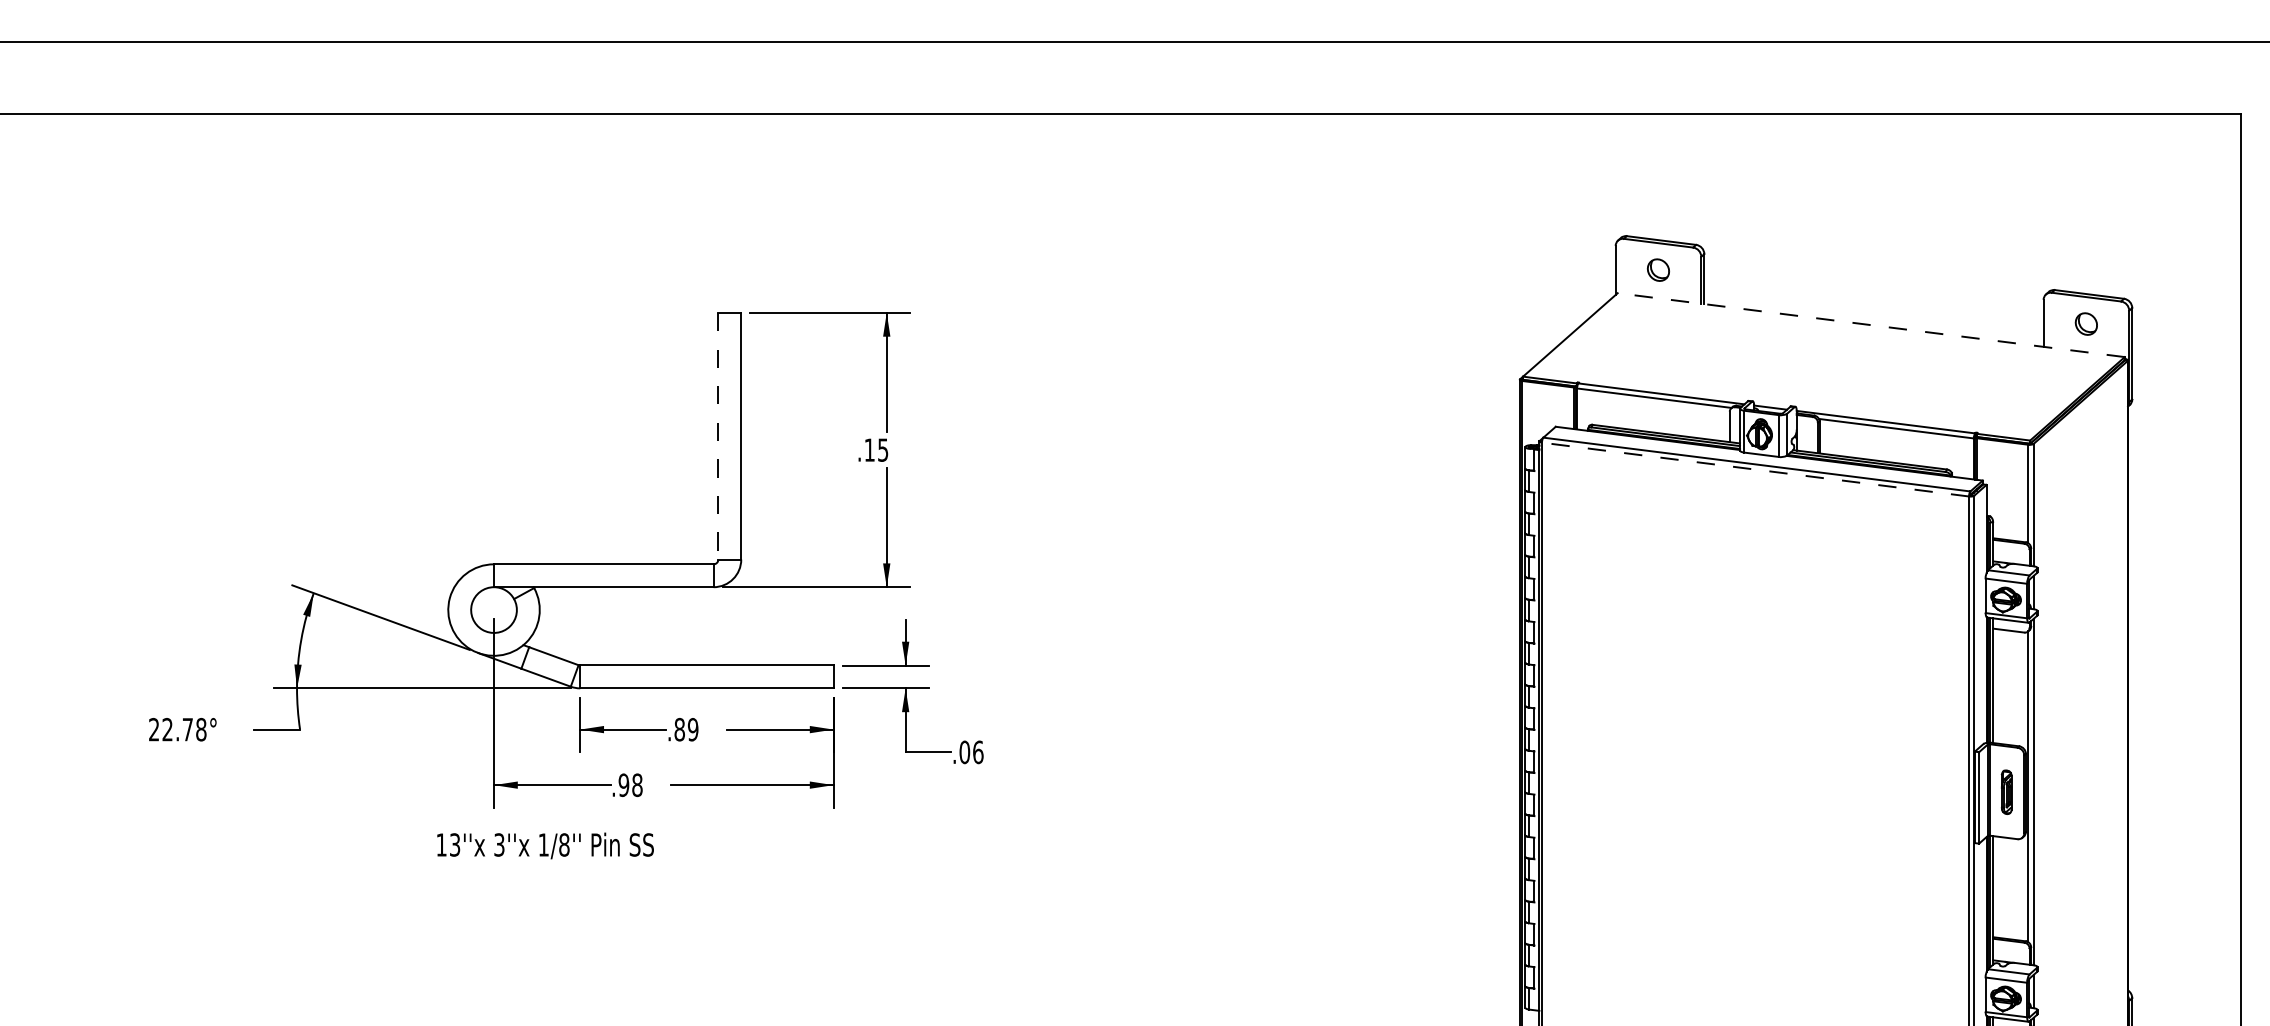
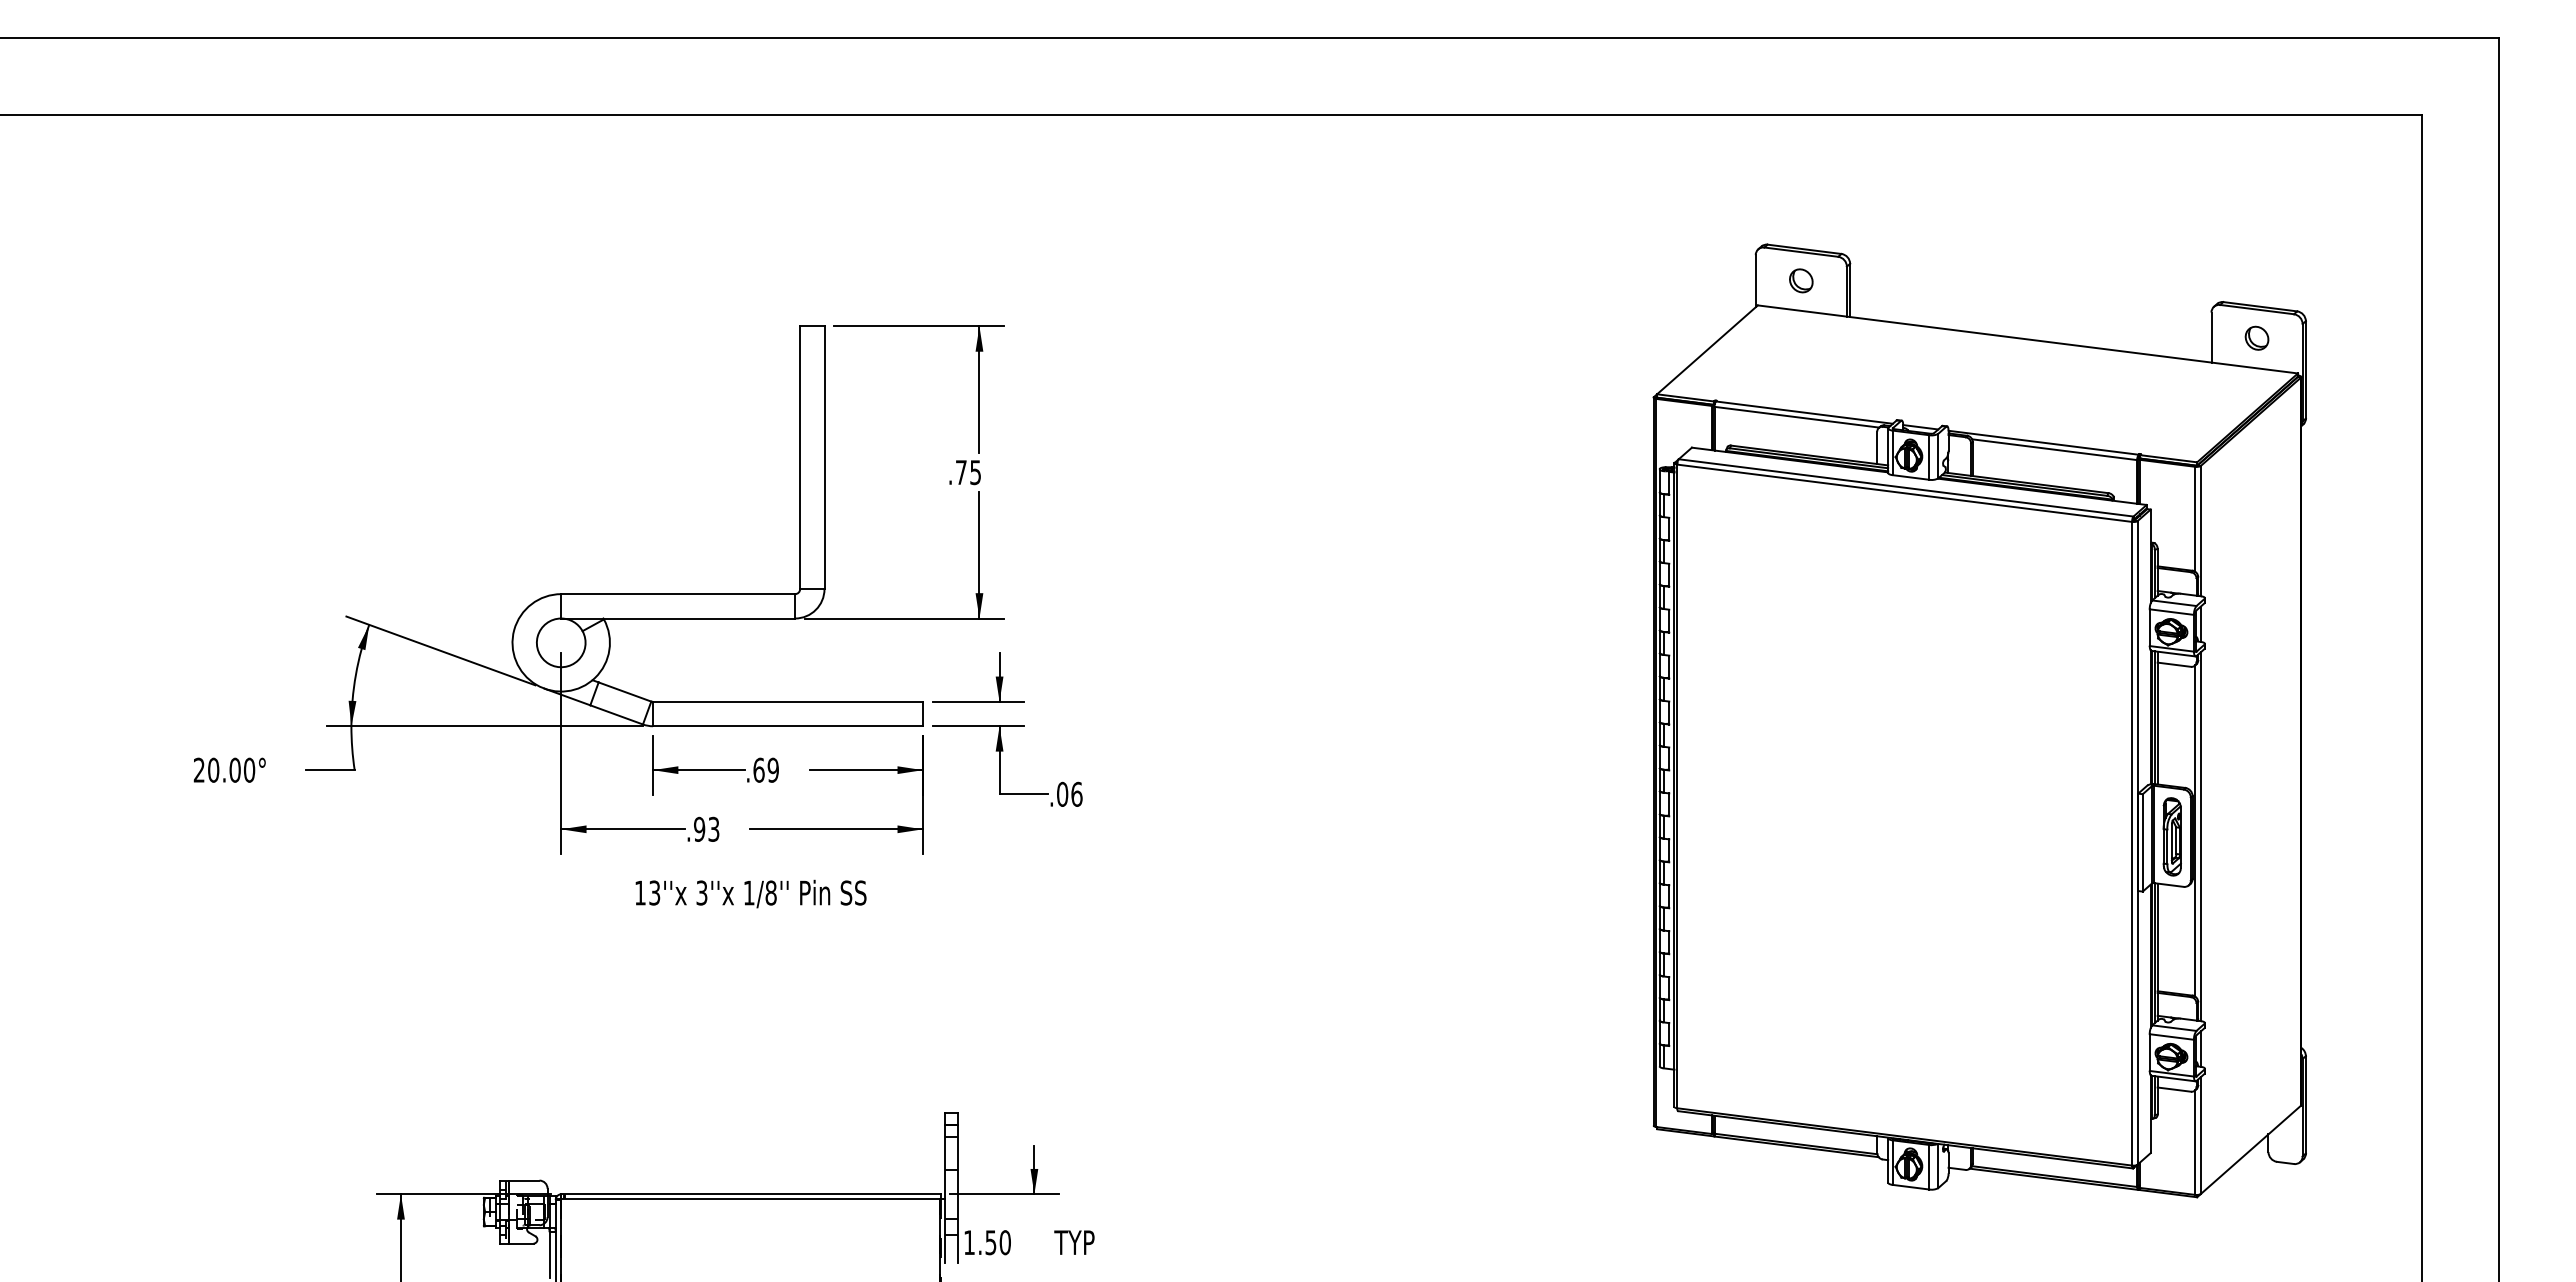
line: (1870, 325) -> (2027, 339), dashed -> solid
line: (718, 436) -> (800, 458), dashed -> solid
text: (869, 450) -> (961, 472), .15 -> .75
line: (1755, 469) -> (1904, 493), dashed -> solid
text: (184, 728) -> (231, 769), 22.78° -> 20.00°
text: (679, 728) -> (758, 769), .89 -> .69
text: (637, 785) -> (713, 829), .98 -> .93
part: (2006, 791) -> (2171, 836), size x1.67
text: (544, 845) -> (750, 893), moved

